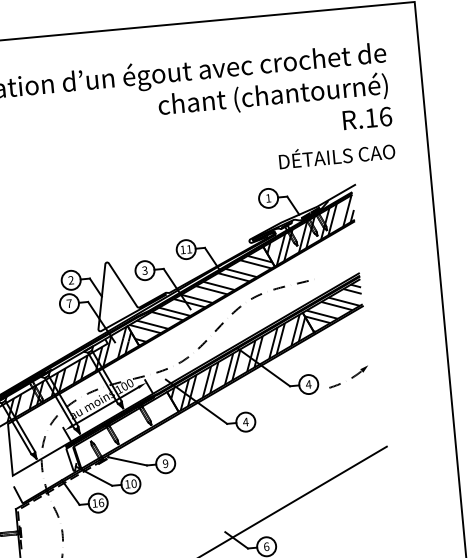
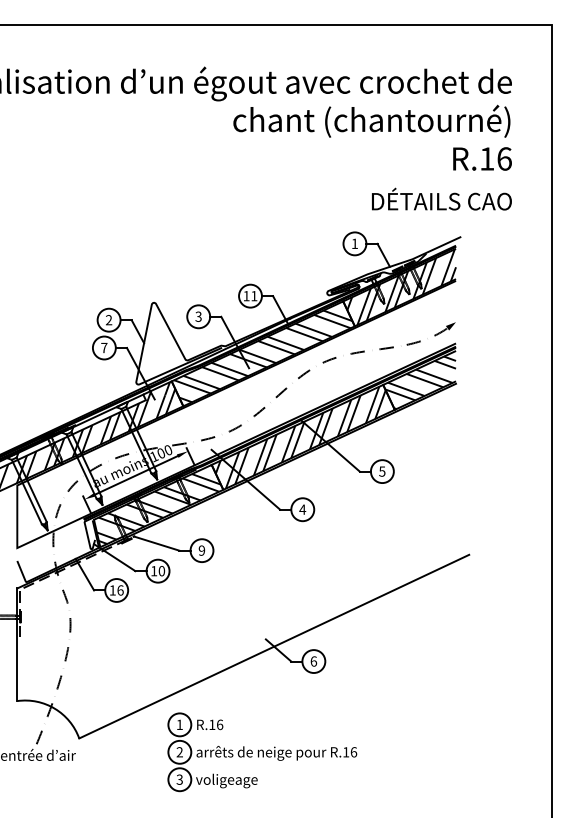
part: (348, 376) -> (430, 333), moved
text: (307, 384) -> (381, 471), 4 -> 5
hatch: (126, 428) -> (158, 504), added

